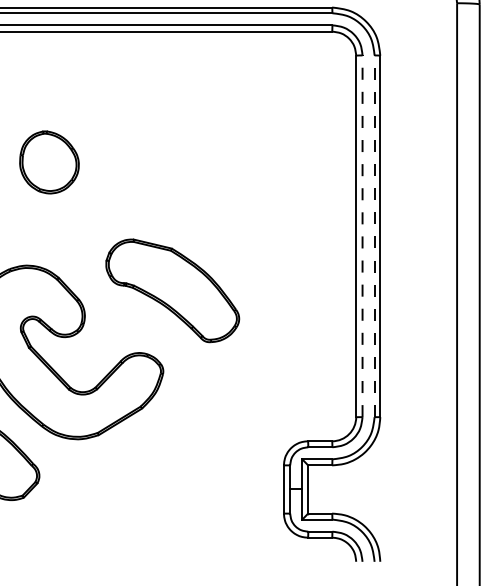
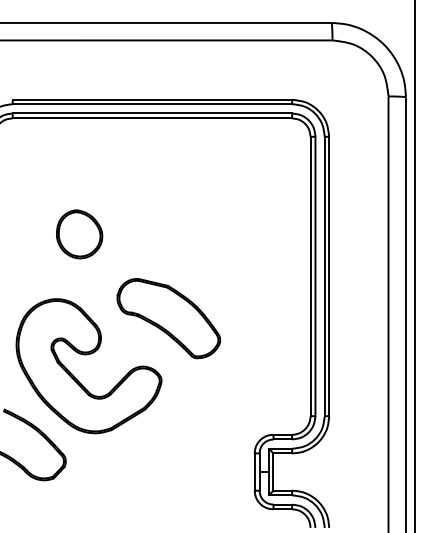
part: (49, 162) -> (79, 234), moved
line: (362, 236) -> (315, 276), dashed -> solid
line: (374, 236) -> (324, 276), dashed -> solid

